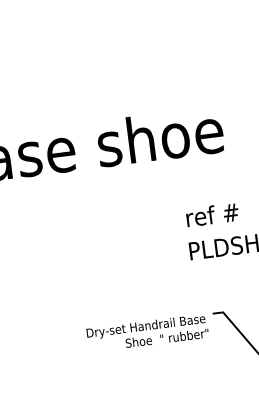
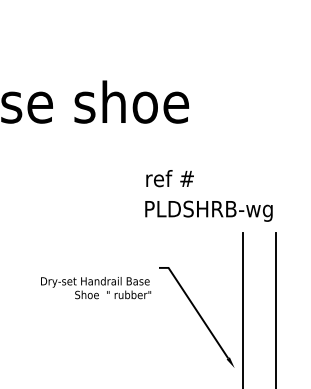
text: (148, 333) -> (96, 288), moved

